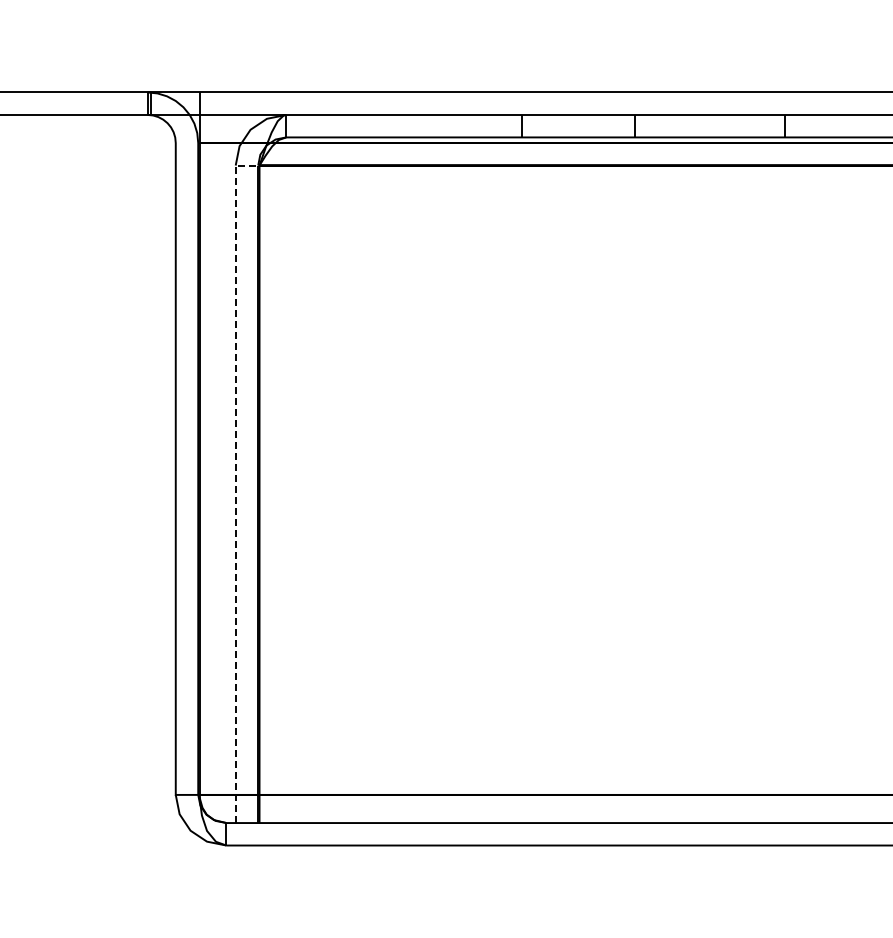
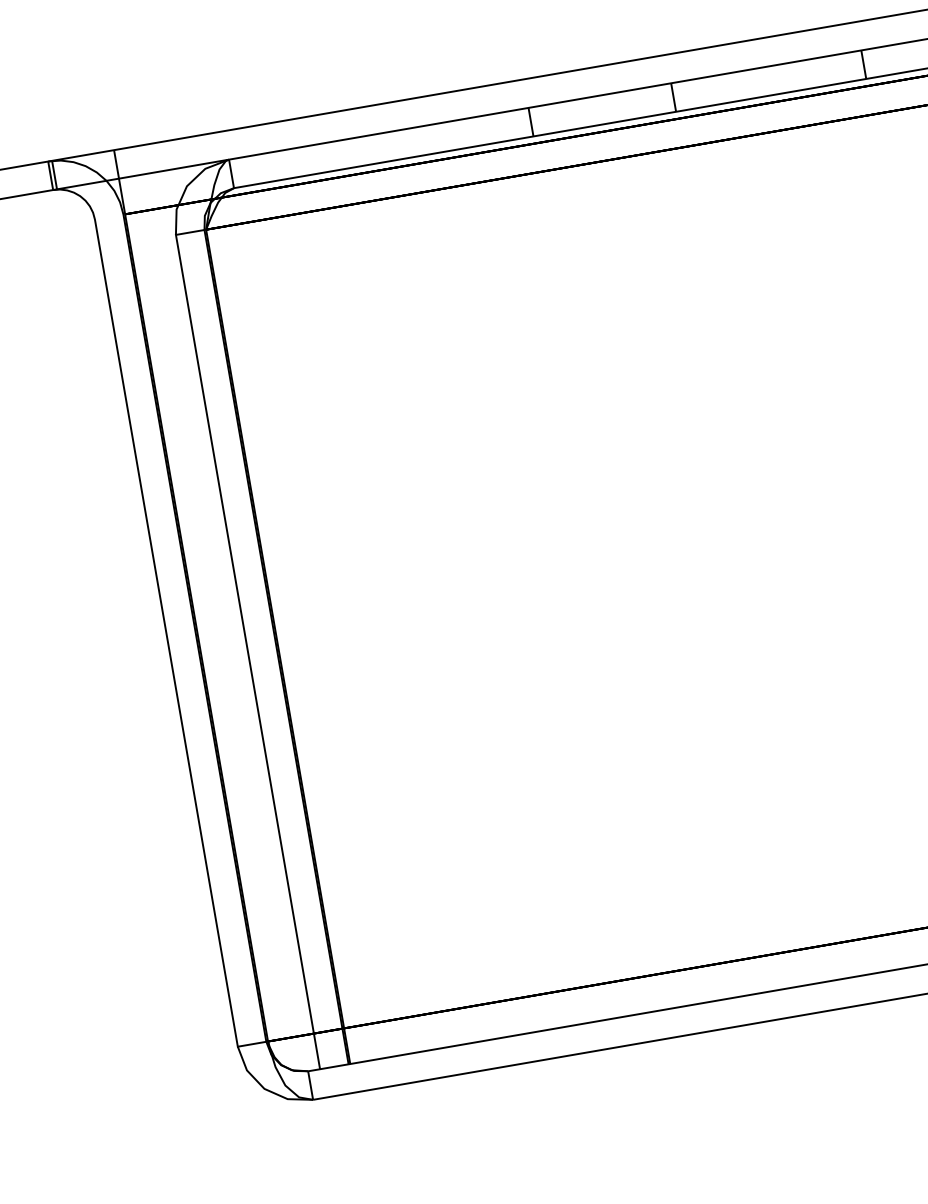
line: (235, 482) -> (245, 637), dashed -> solid

